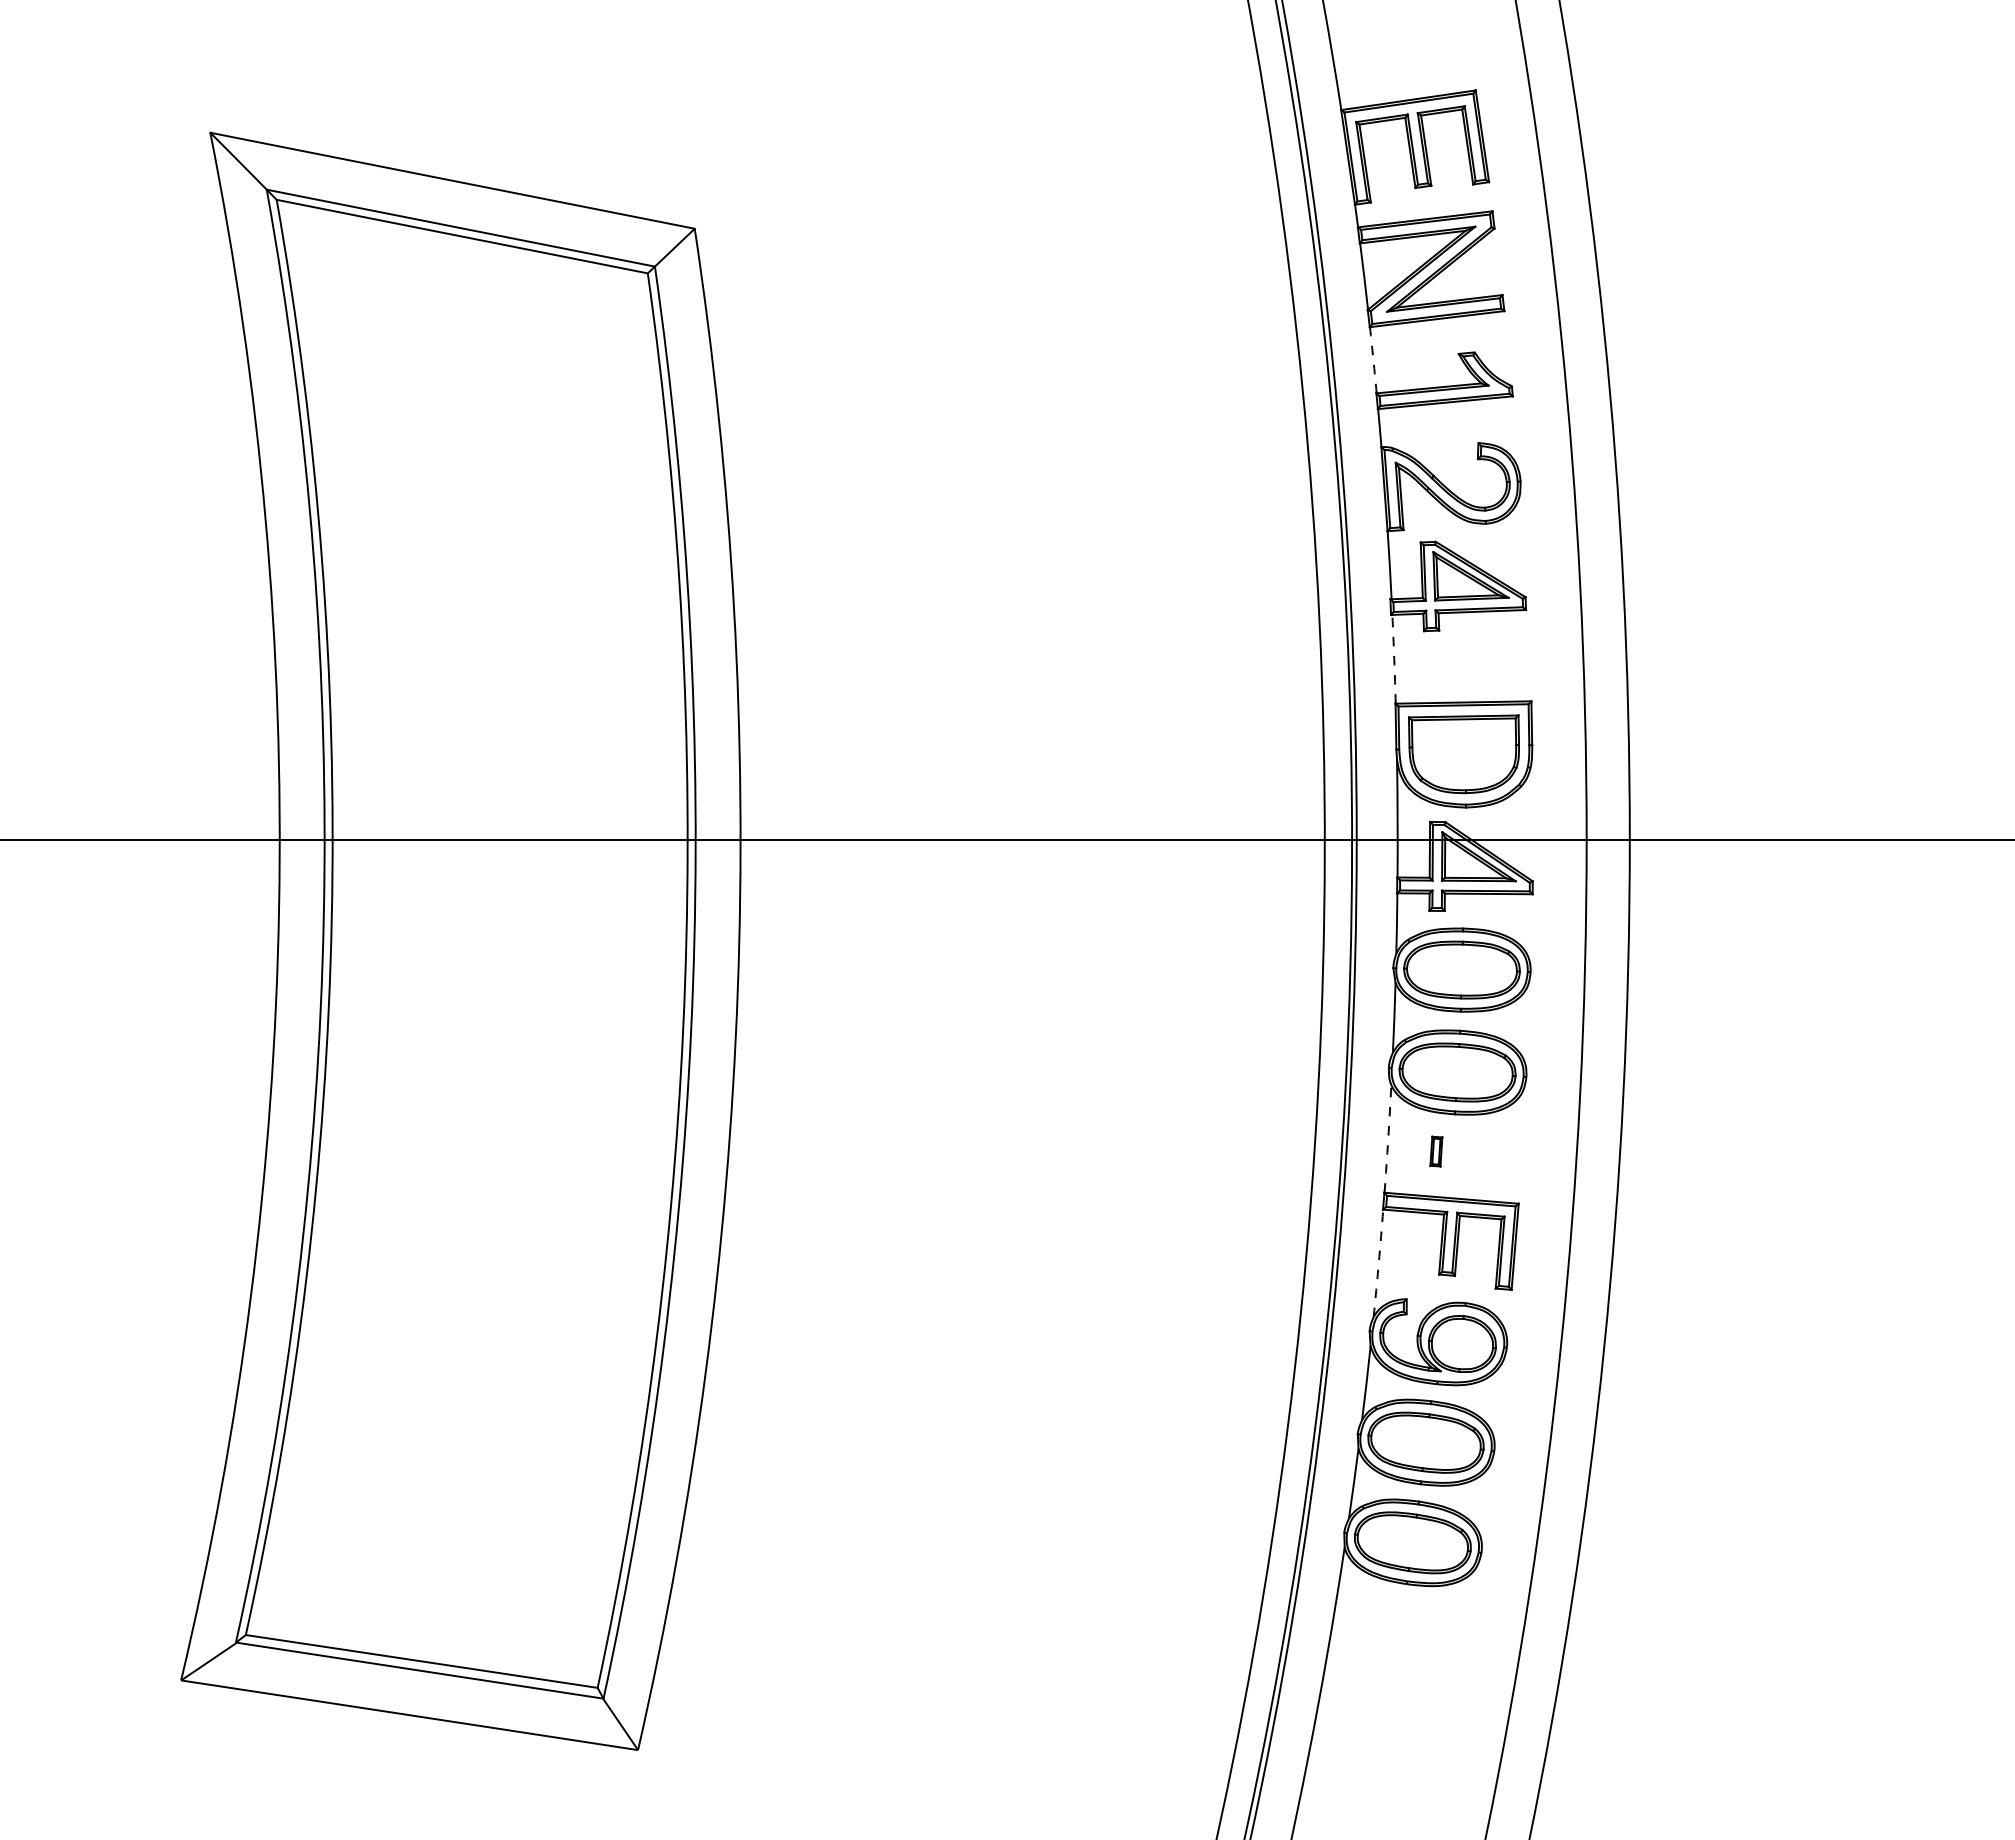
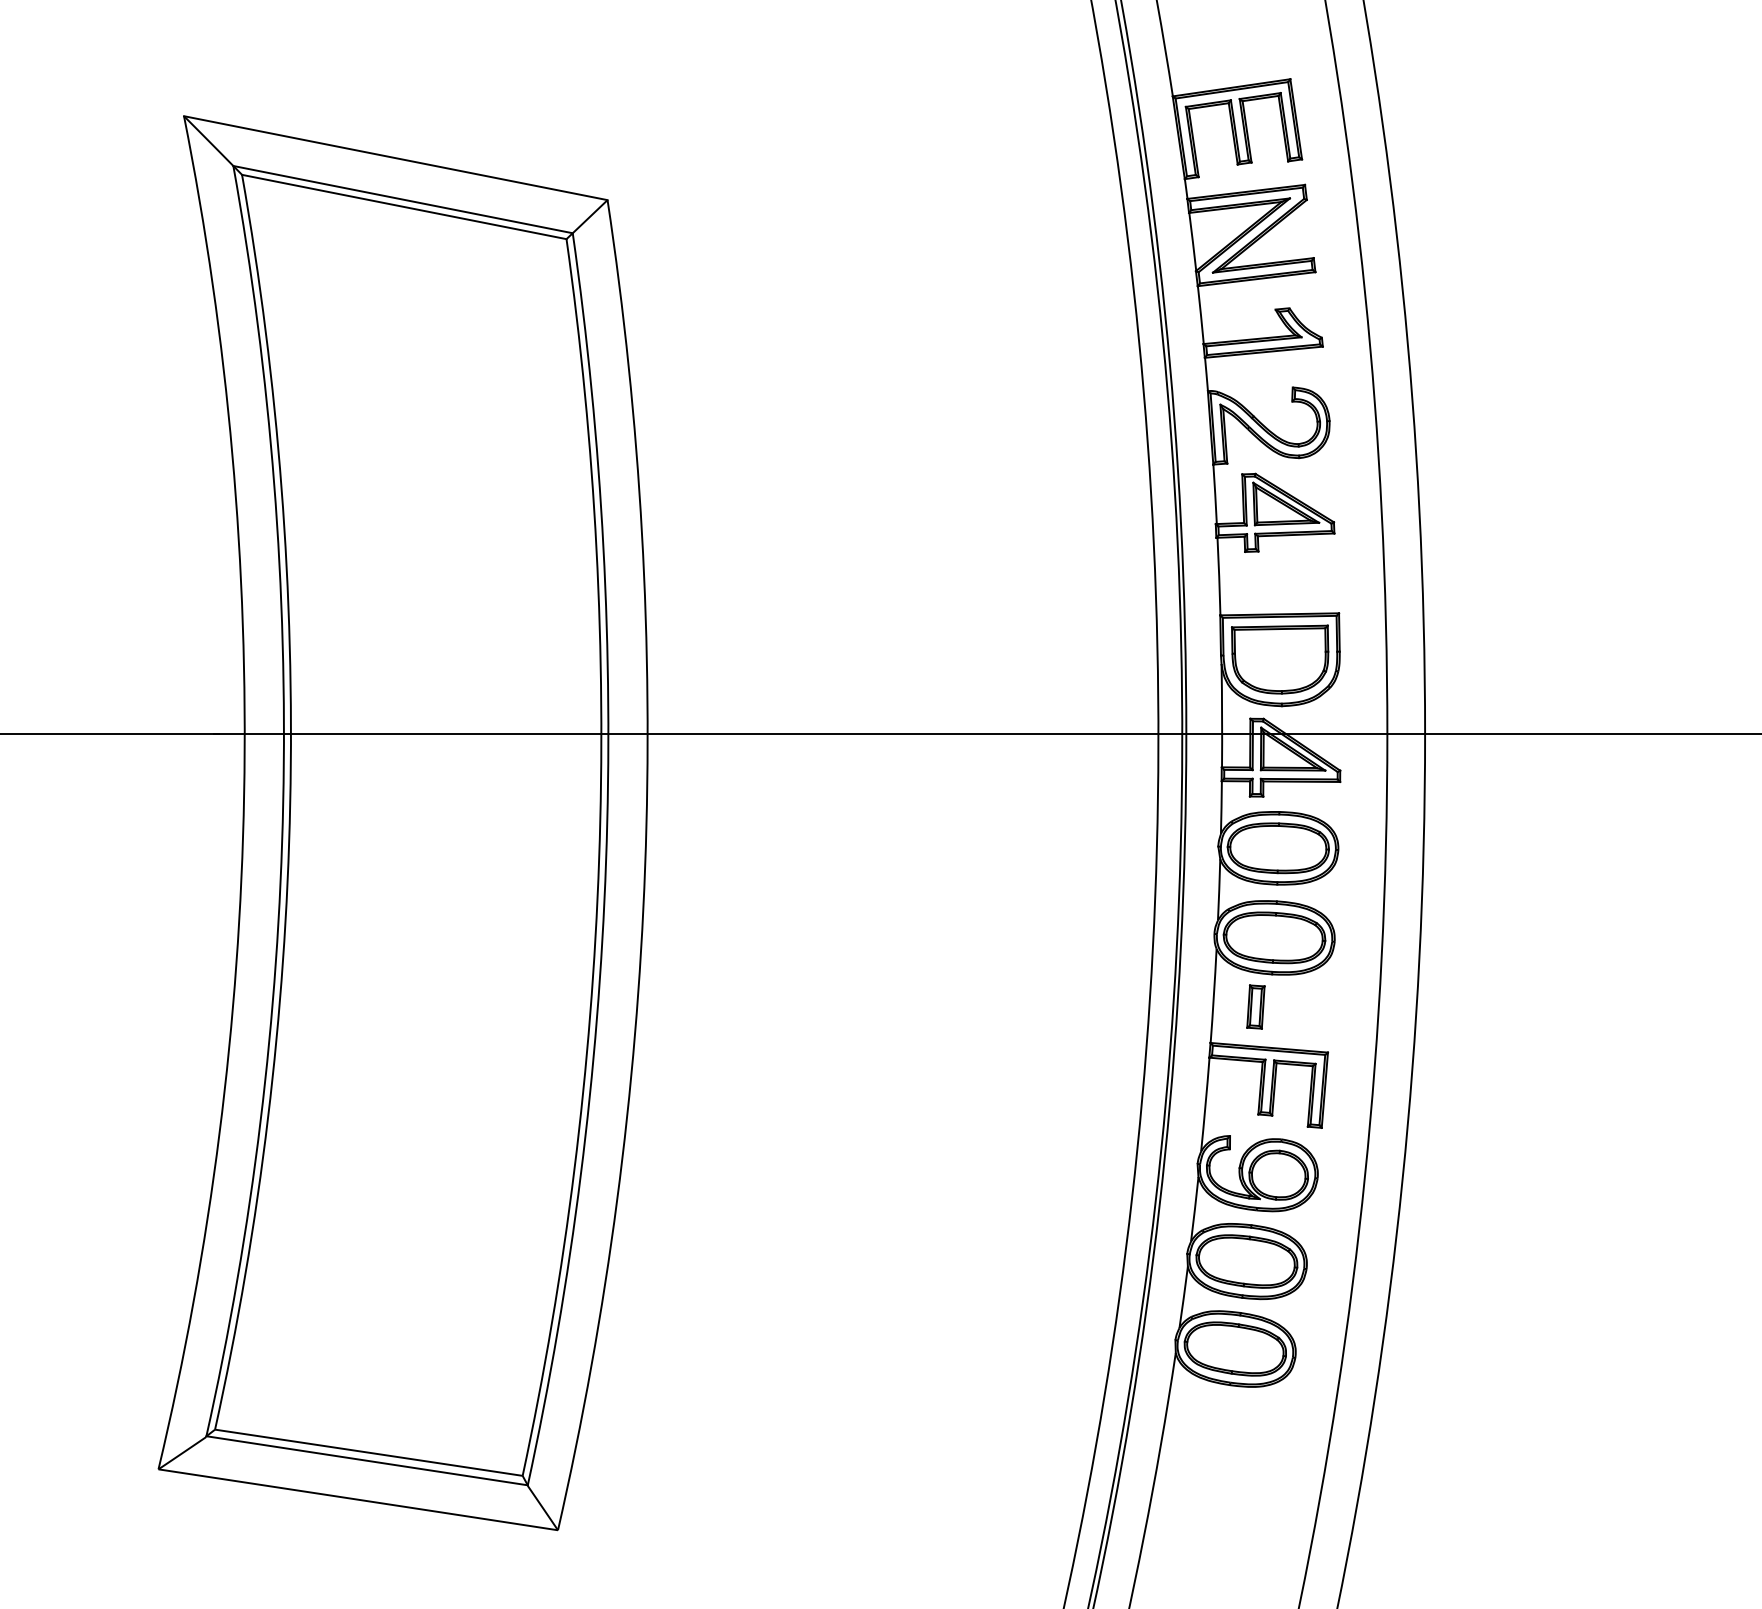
arc: (1373, 360) -> (1200, 315), dashed -> solid
arc: (1394, 659) -> (1219, 576), dashed -> solid
arc: (1388, 1138) -> (1214, 995), dashed -> solid
part: (1436, 1151) -> (1256, 1006), size x1.67
arc: (1378, 1263) -> (1205, 1104), dashed -> solid

